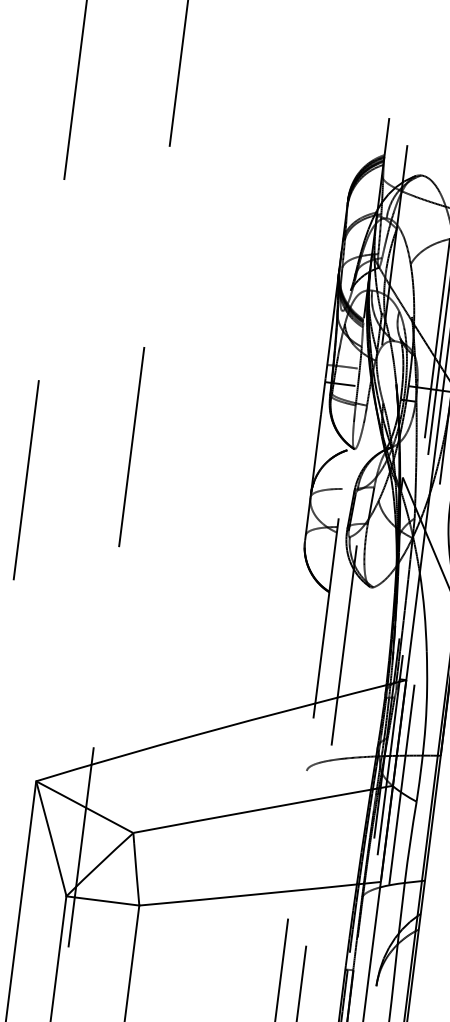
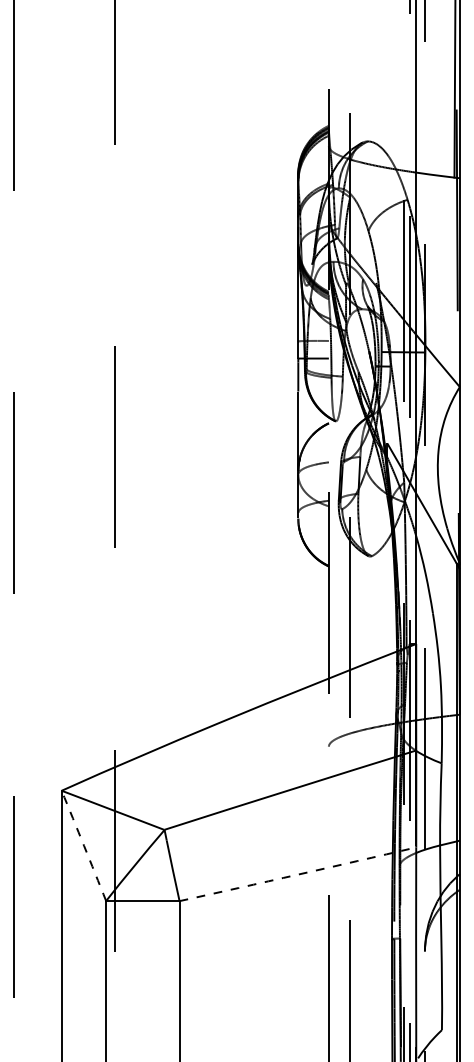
arc: (51, 838) -> (84, 845), solid -> dashed
arc: (259, 893) -> (297, 874), solid -> dashed

